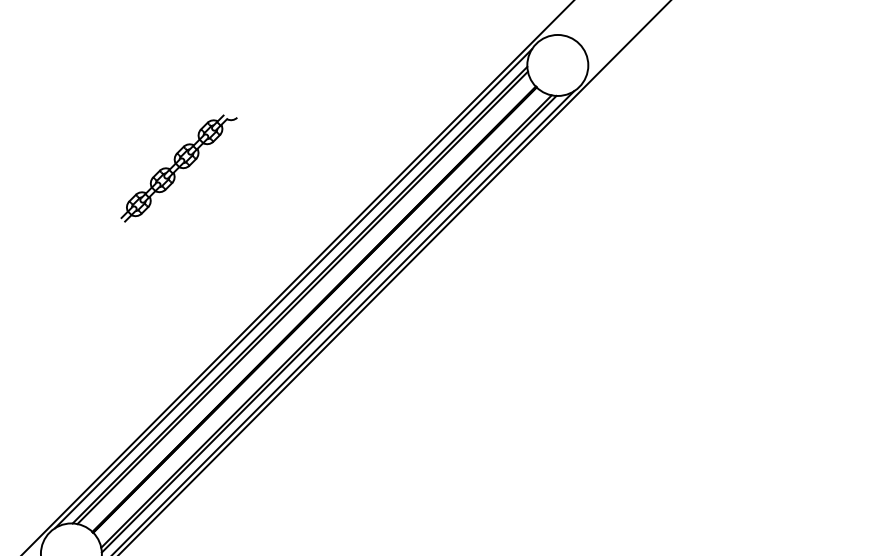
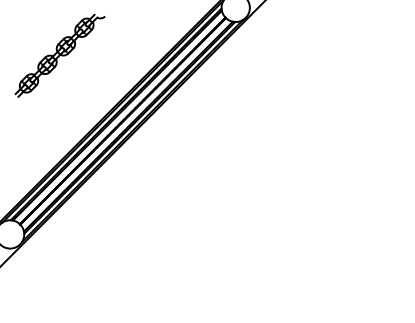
part: (177, 168) -> (59, 55), size x1.67

